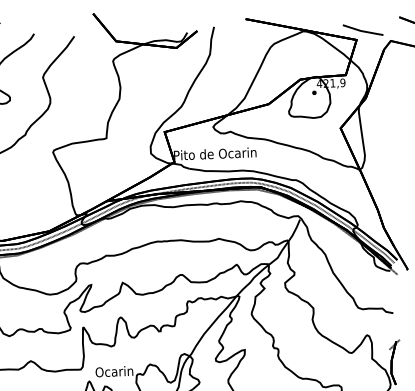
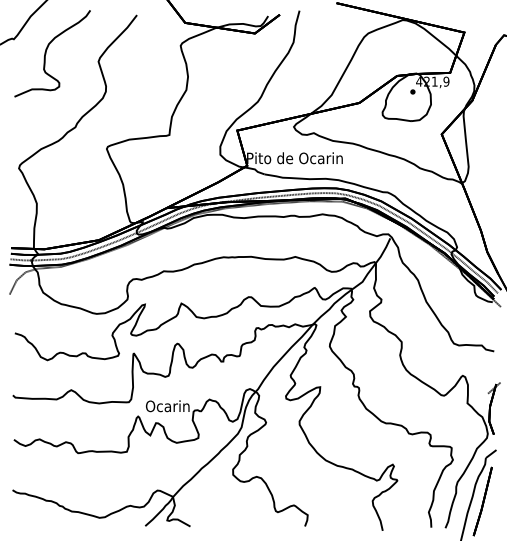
line: (362, 30) -> (471, 21), removed

